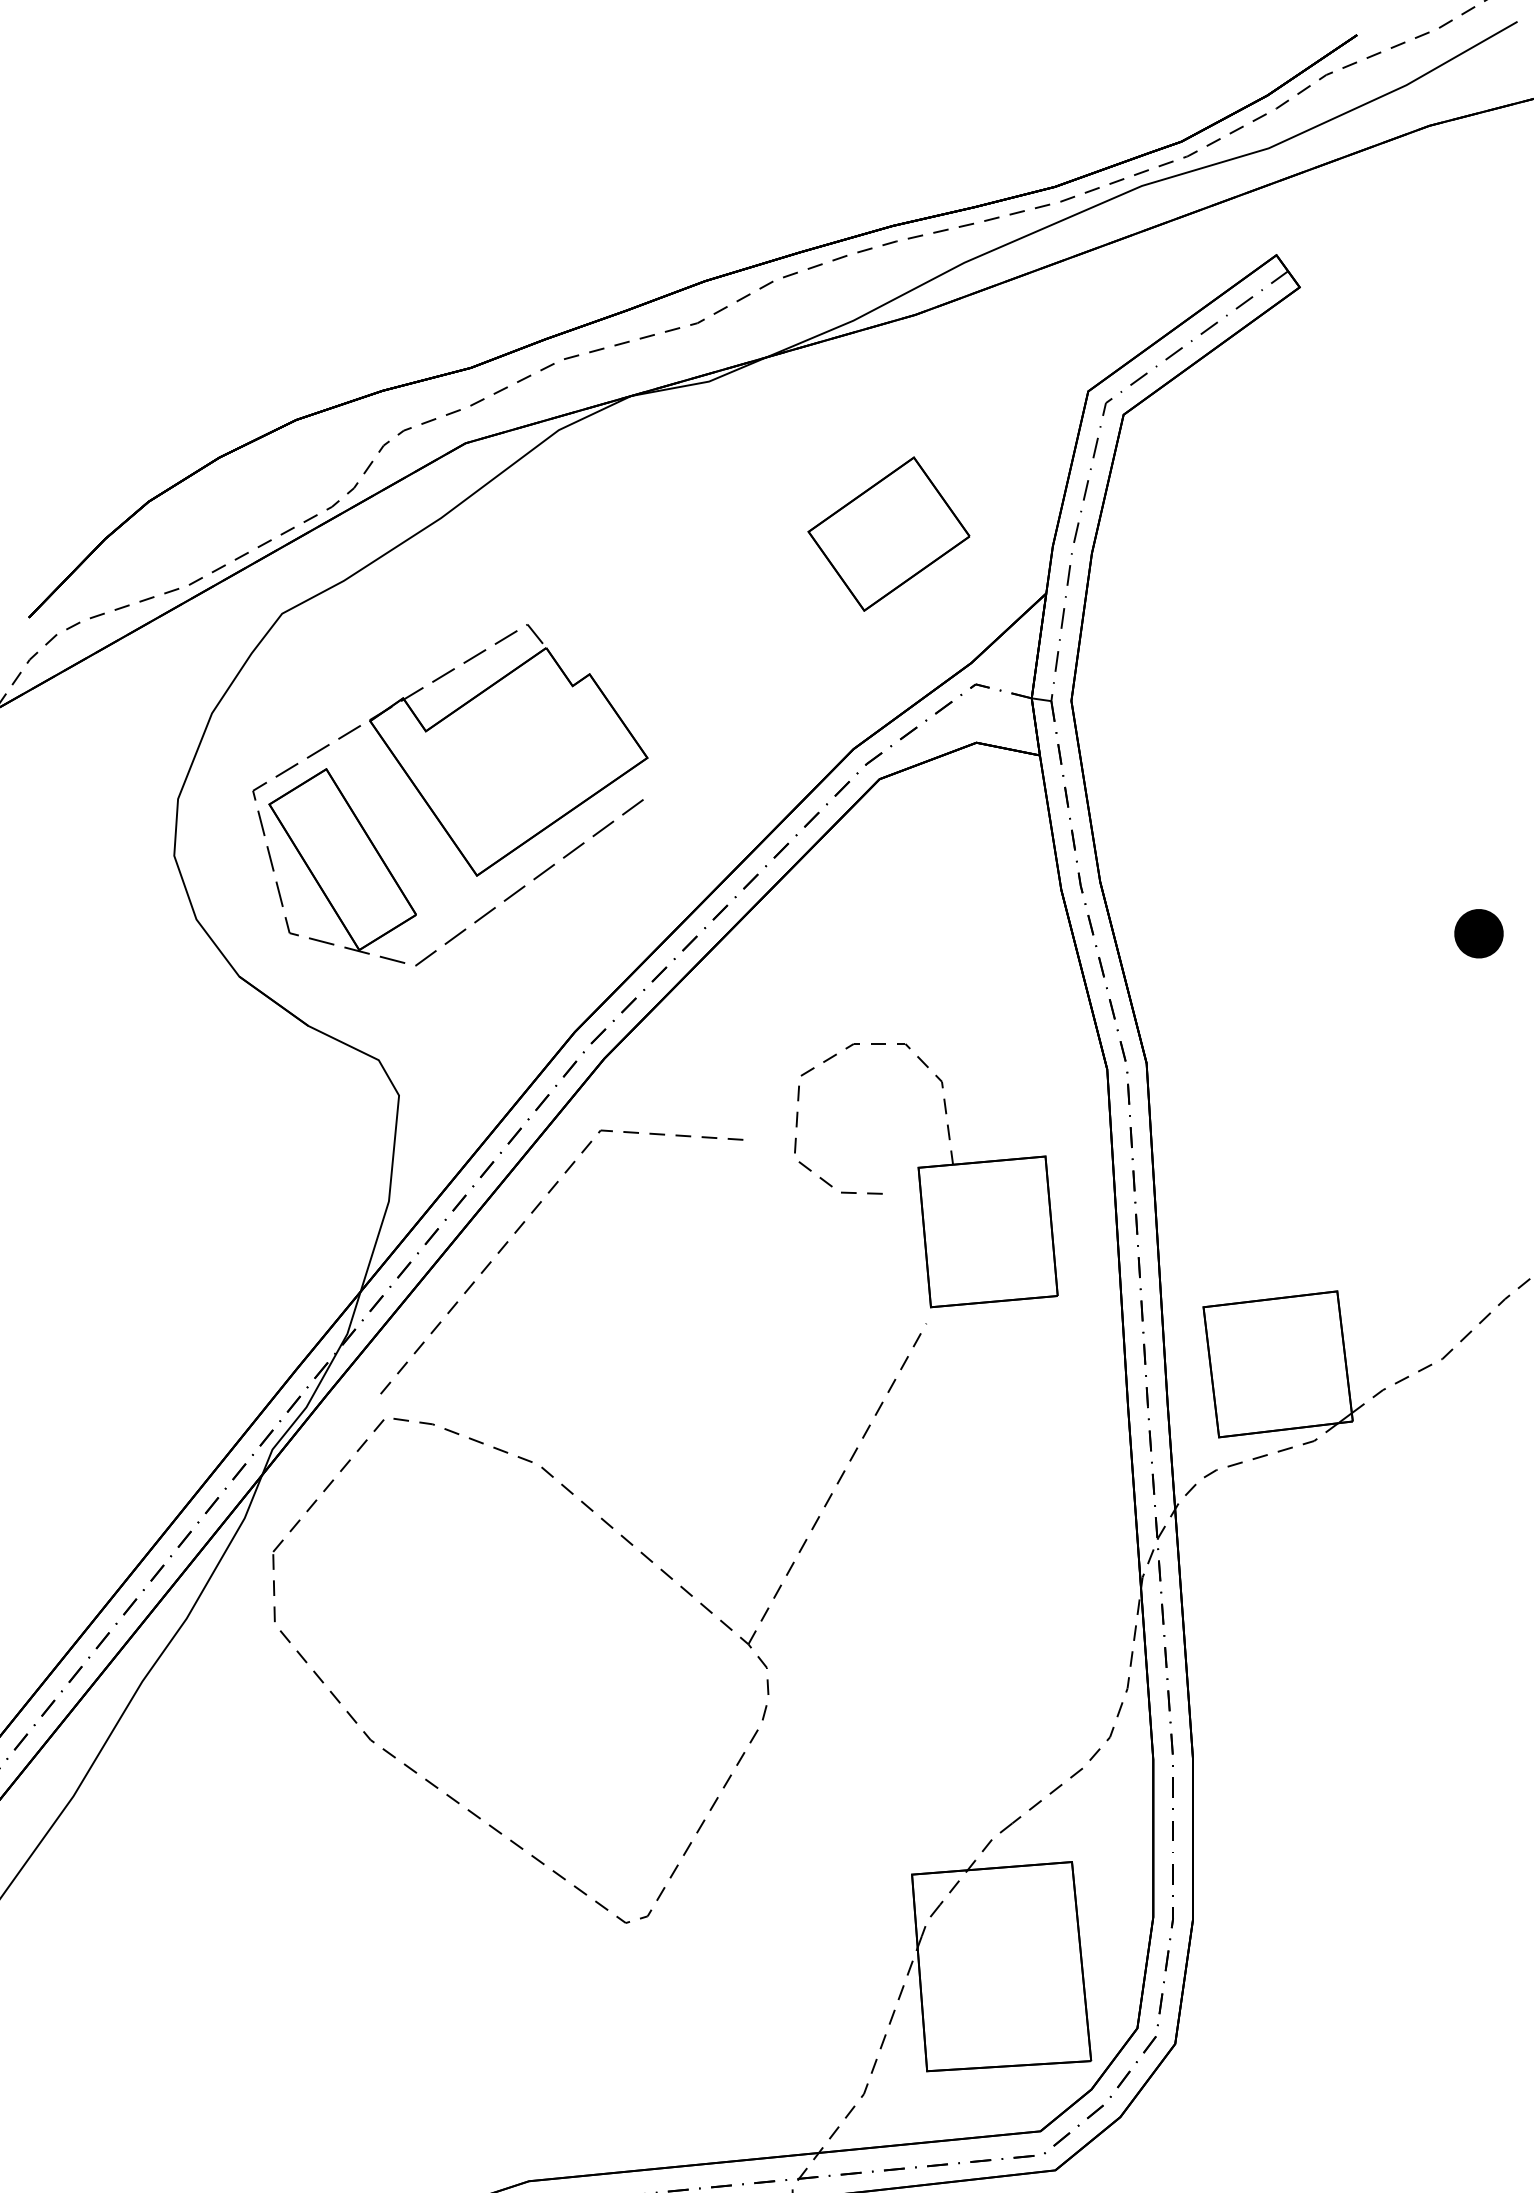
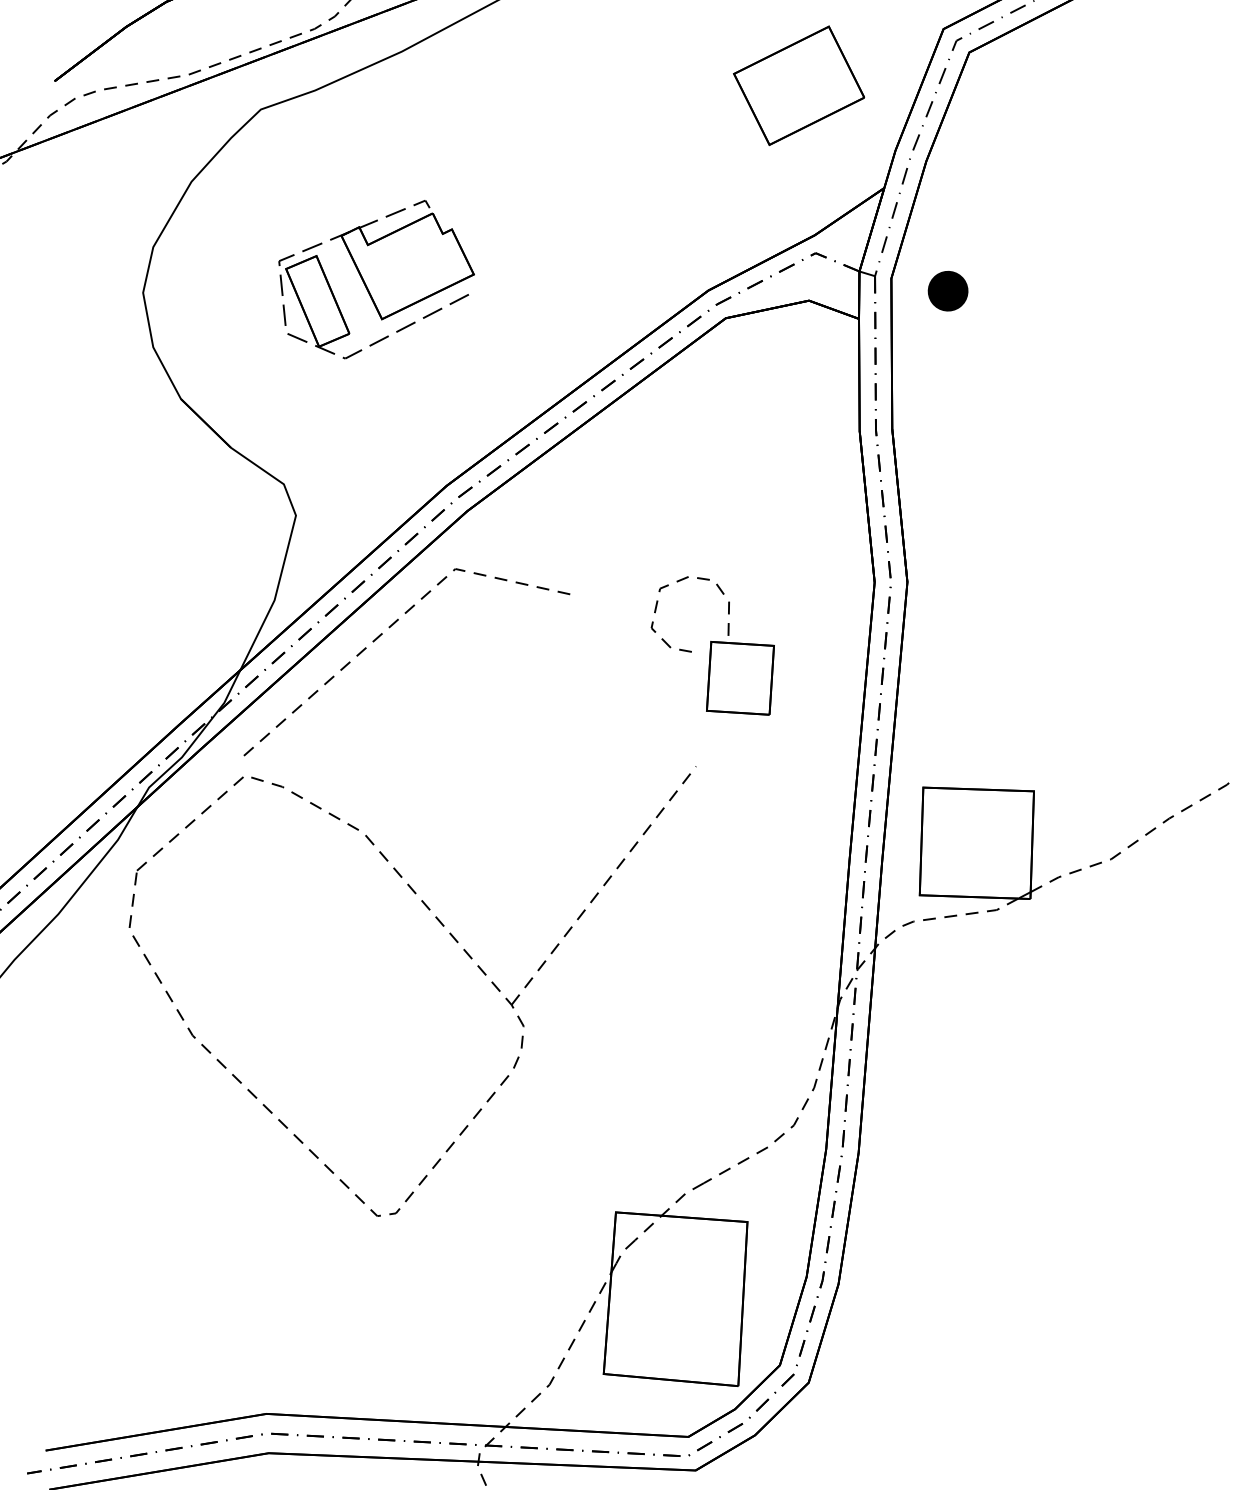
part: (888, 533) -> (798, 85), moved
part: (450, 795) -> (375, 278), size x0.6
part: (1478, 933) -> (947, 290), moved
part: (926, 1175) -> (714, 646), size x0.6

